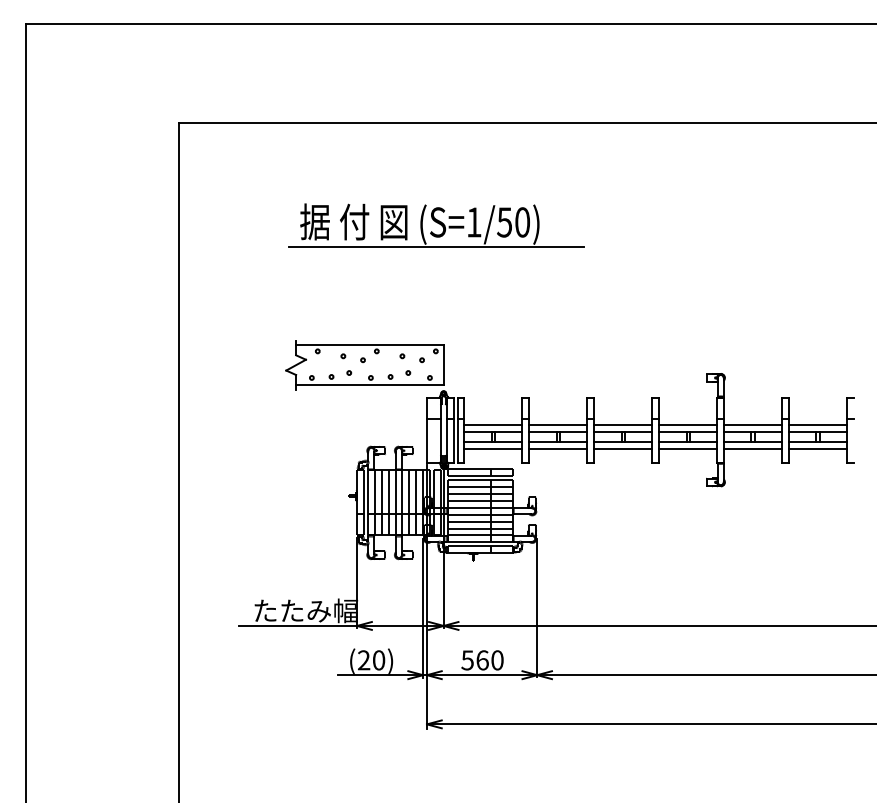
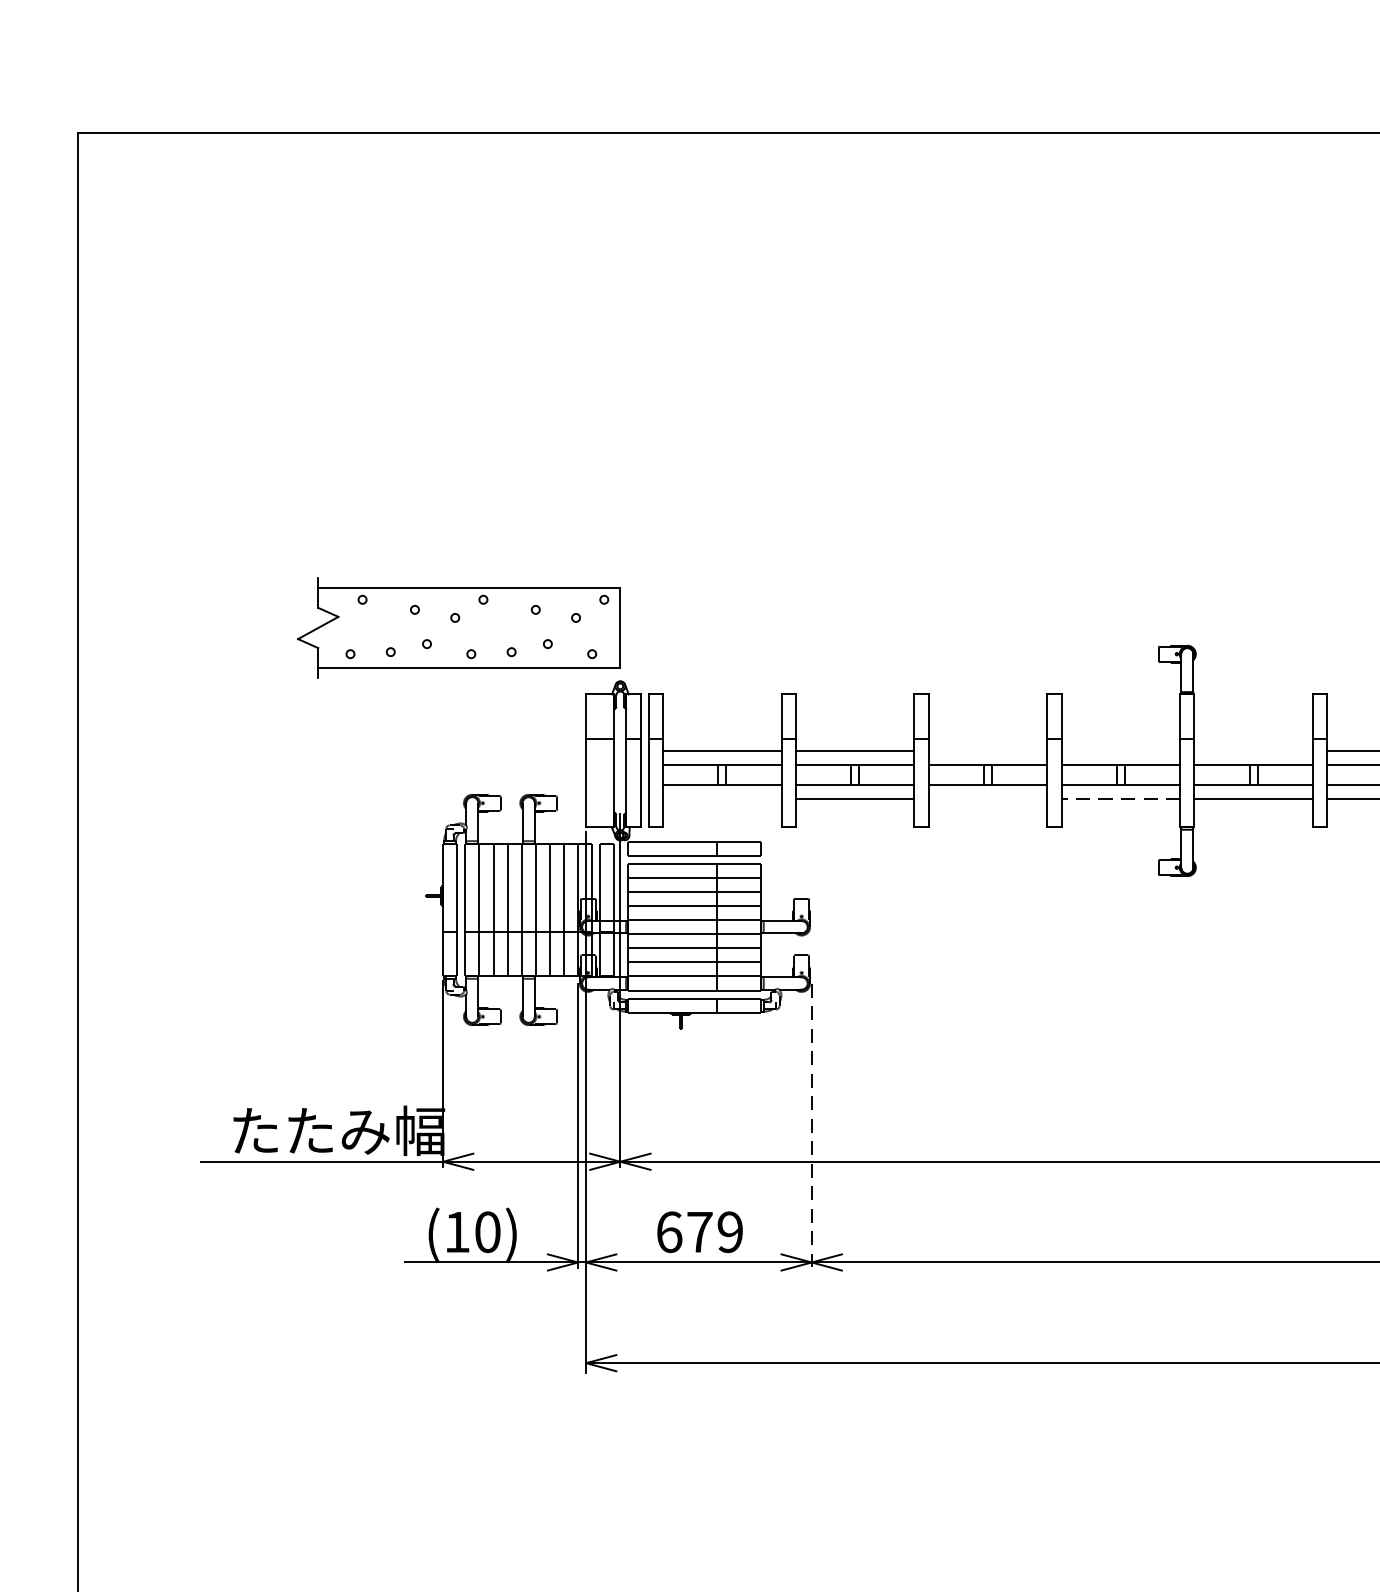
part: (436, 225) -> (605, 342), removed
line: (623, 425) -> (988, 751), removed
line: (688, 425) -> (1121, 751), removed
line: (753, 425) -> (1254, 751), removed
line: (493, 448) -> (722, 798), removed
line: (623, 448) -> (988, 798), removed
line: (687, 448) -> (1119, 798), solid -> dashed
line: (537, 608) -> (812, 1126), solid -> dashed
text: (364, 660) -> (458, 1232), (20) -> (10)
text: (482, 660) -> (699, 1232), 560 -> 679

